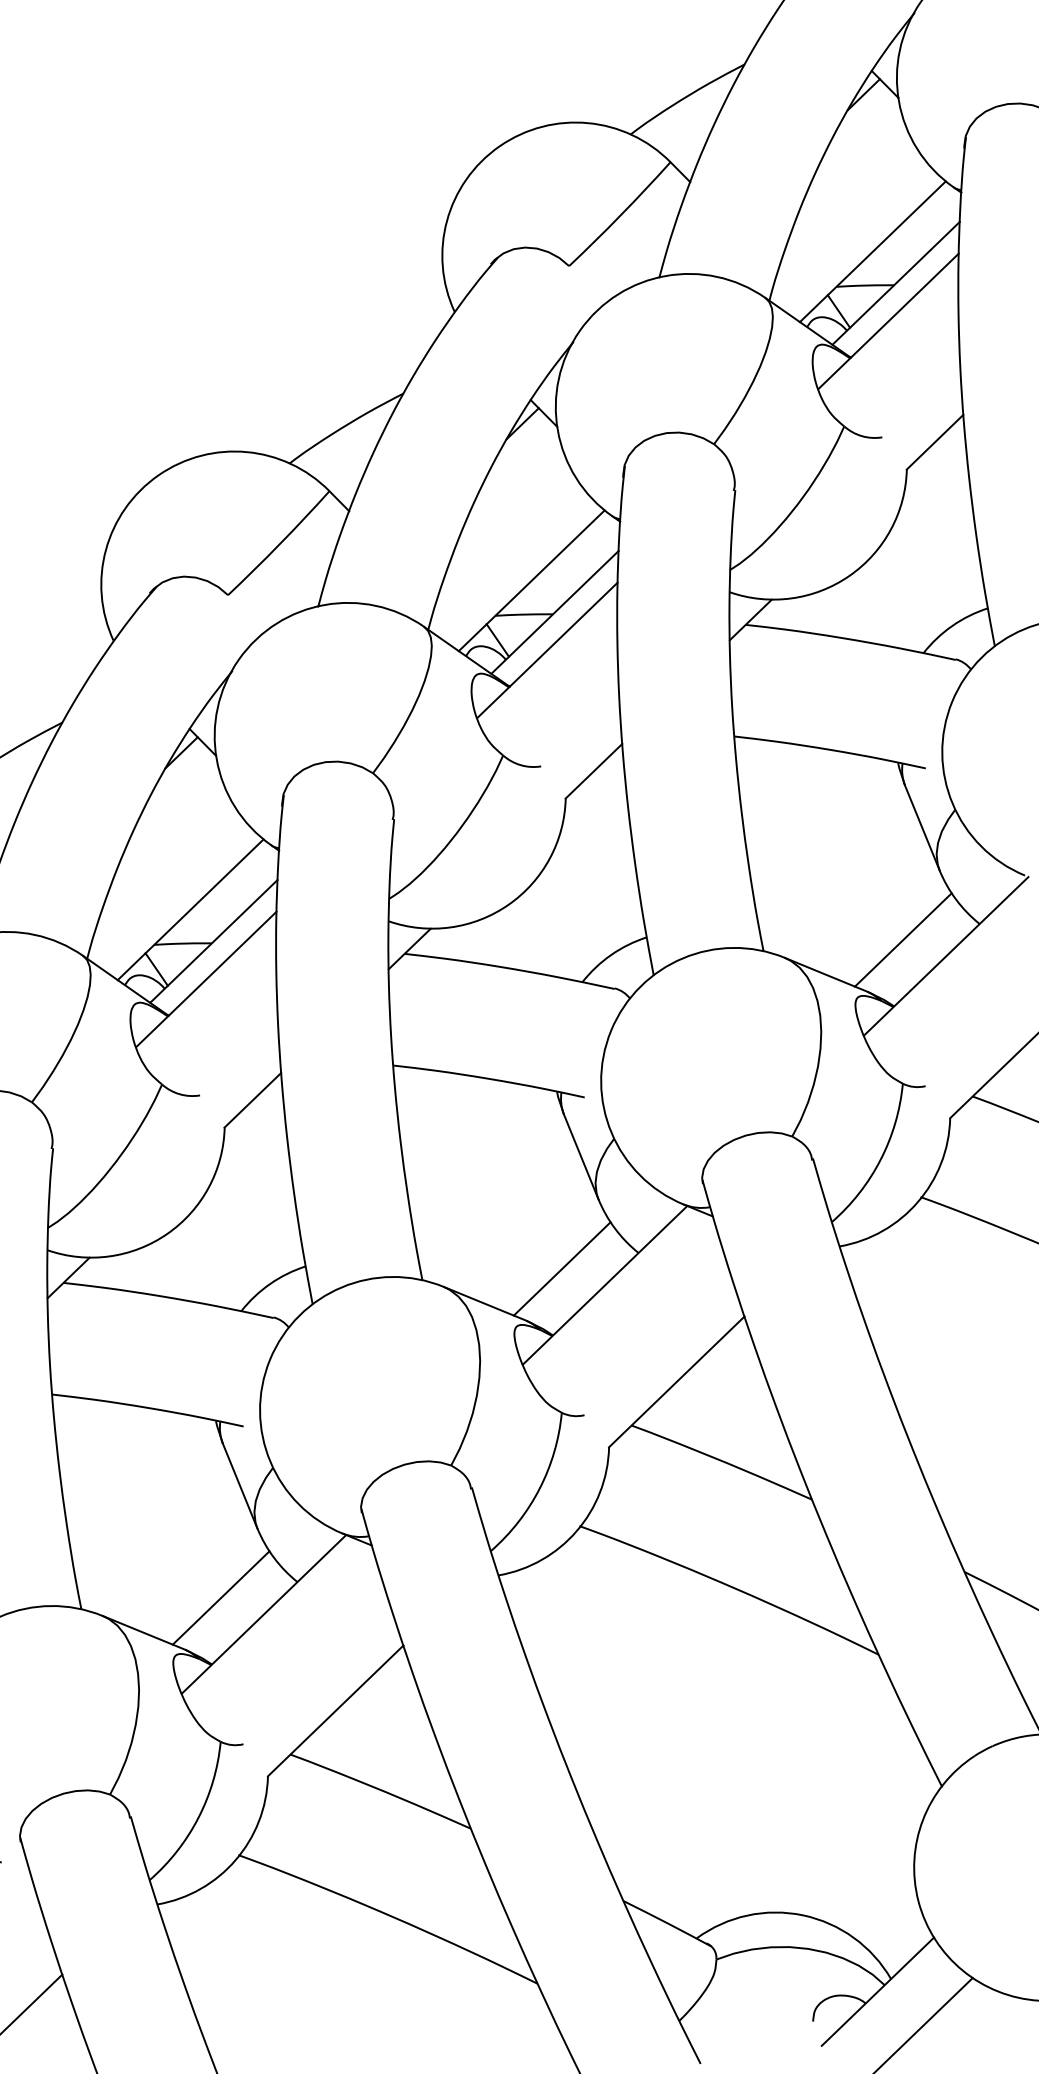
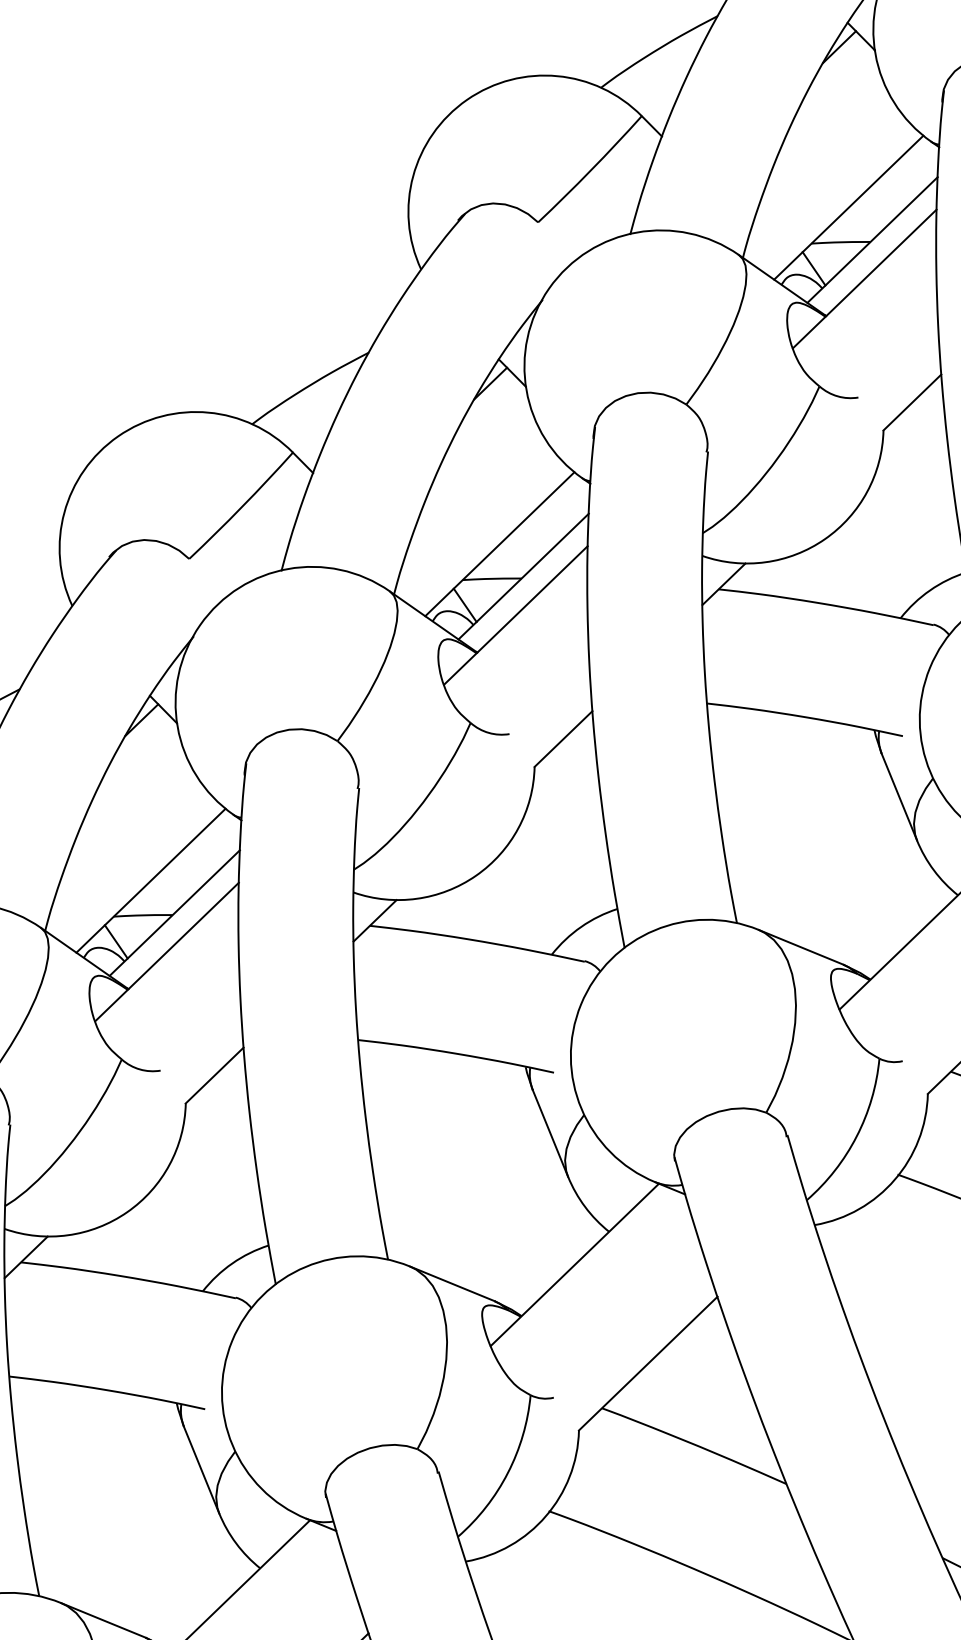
line: (902, 939) -> (879, 911), removed
line: (561, 1268) -> (530, 1247), removed
line: (220, 1597) -> (181, 1584), removed

